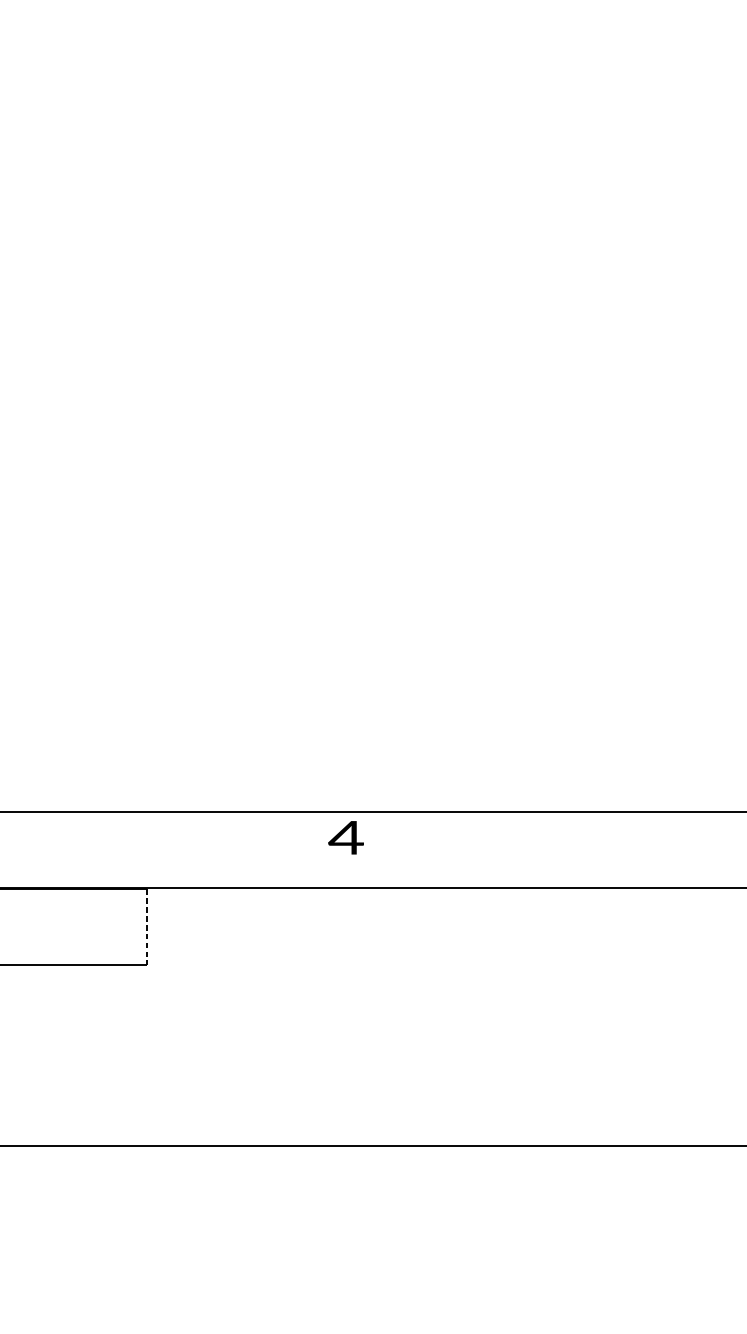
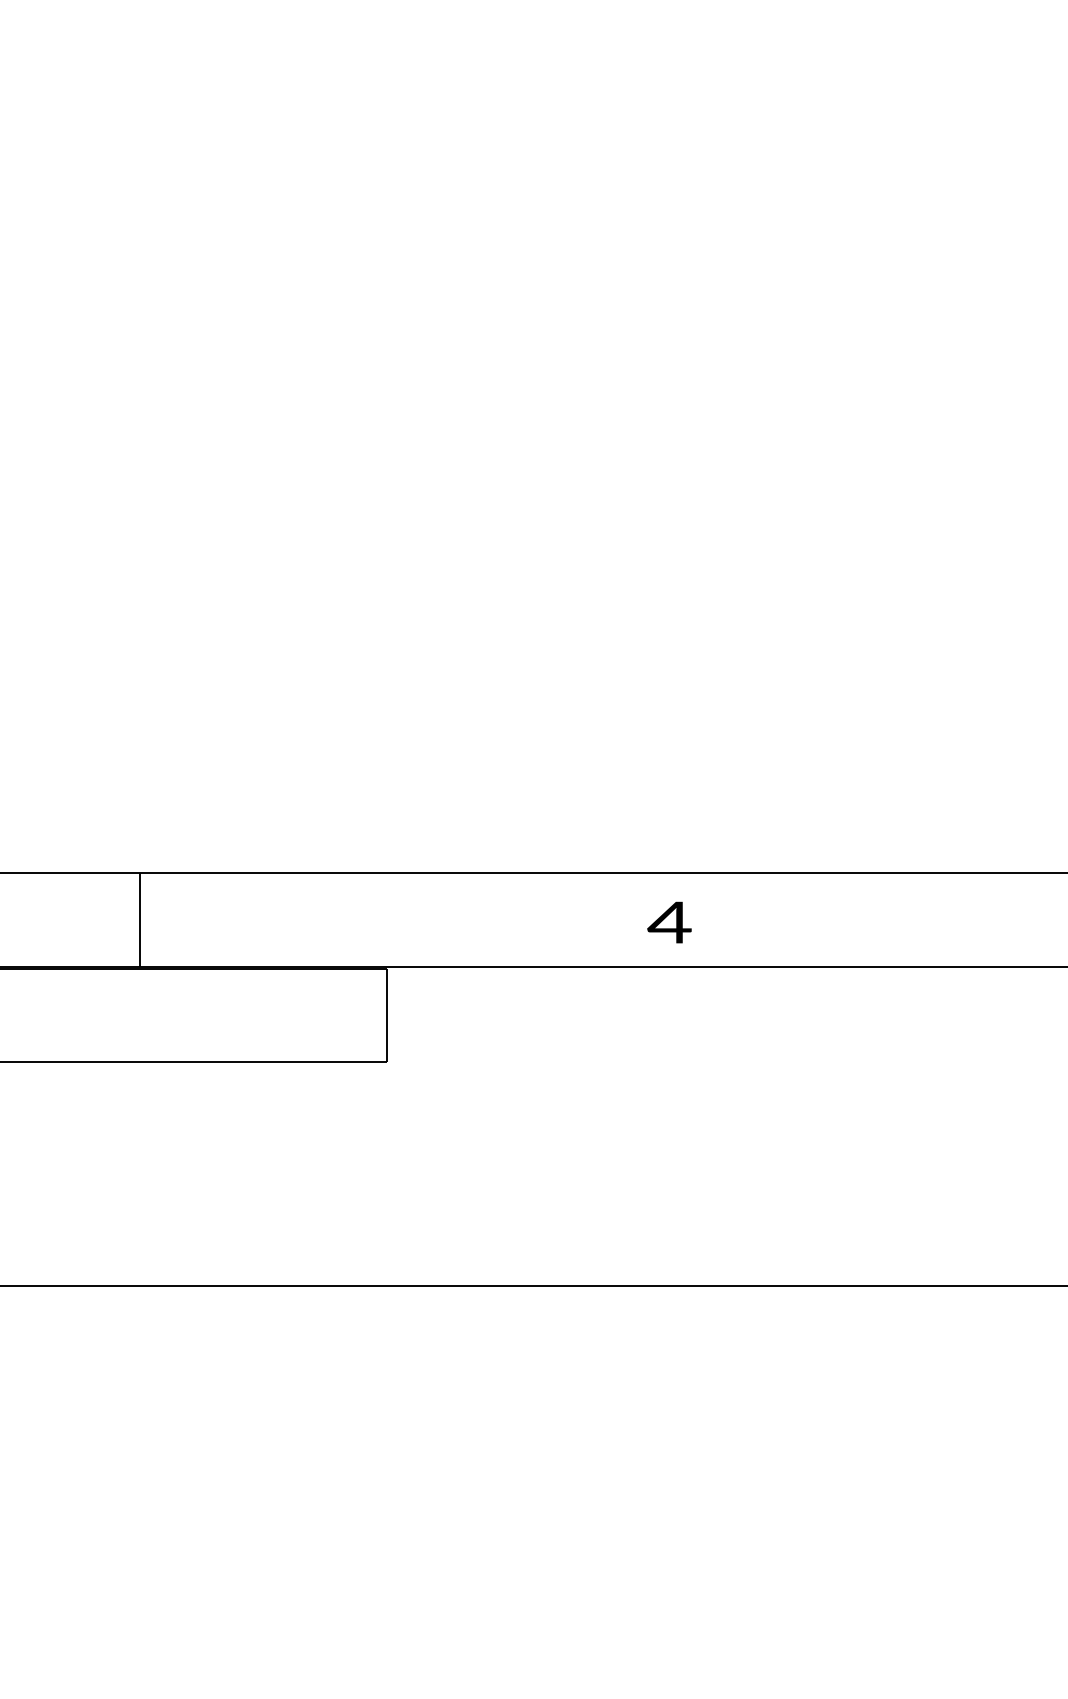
text: (346, 837) -> (669, 922), moved
line: (147, 927) -> (387, 1015), dashed -> solid

